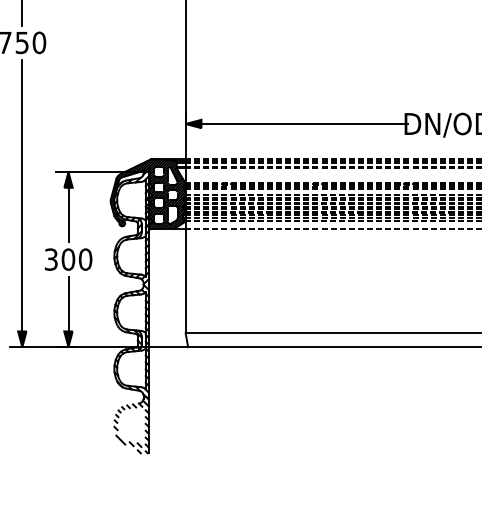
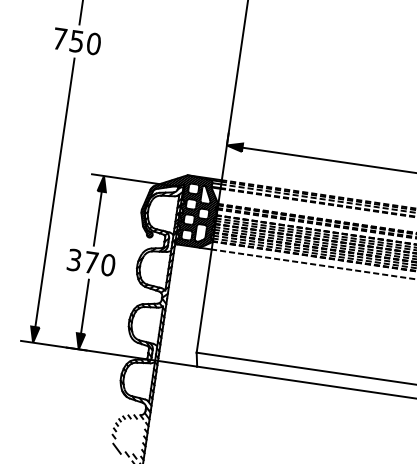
text: (68, 259) -> (91, 262), 300 -> 370

